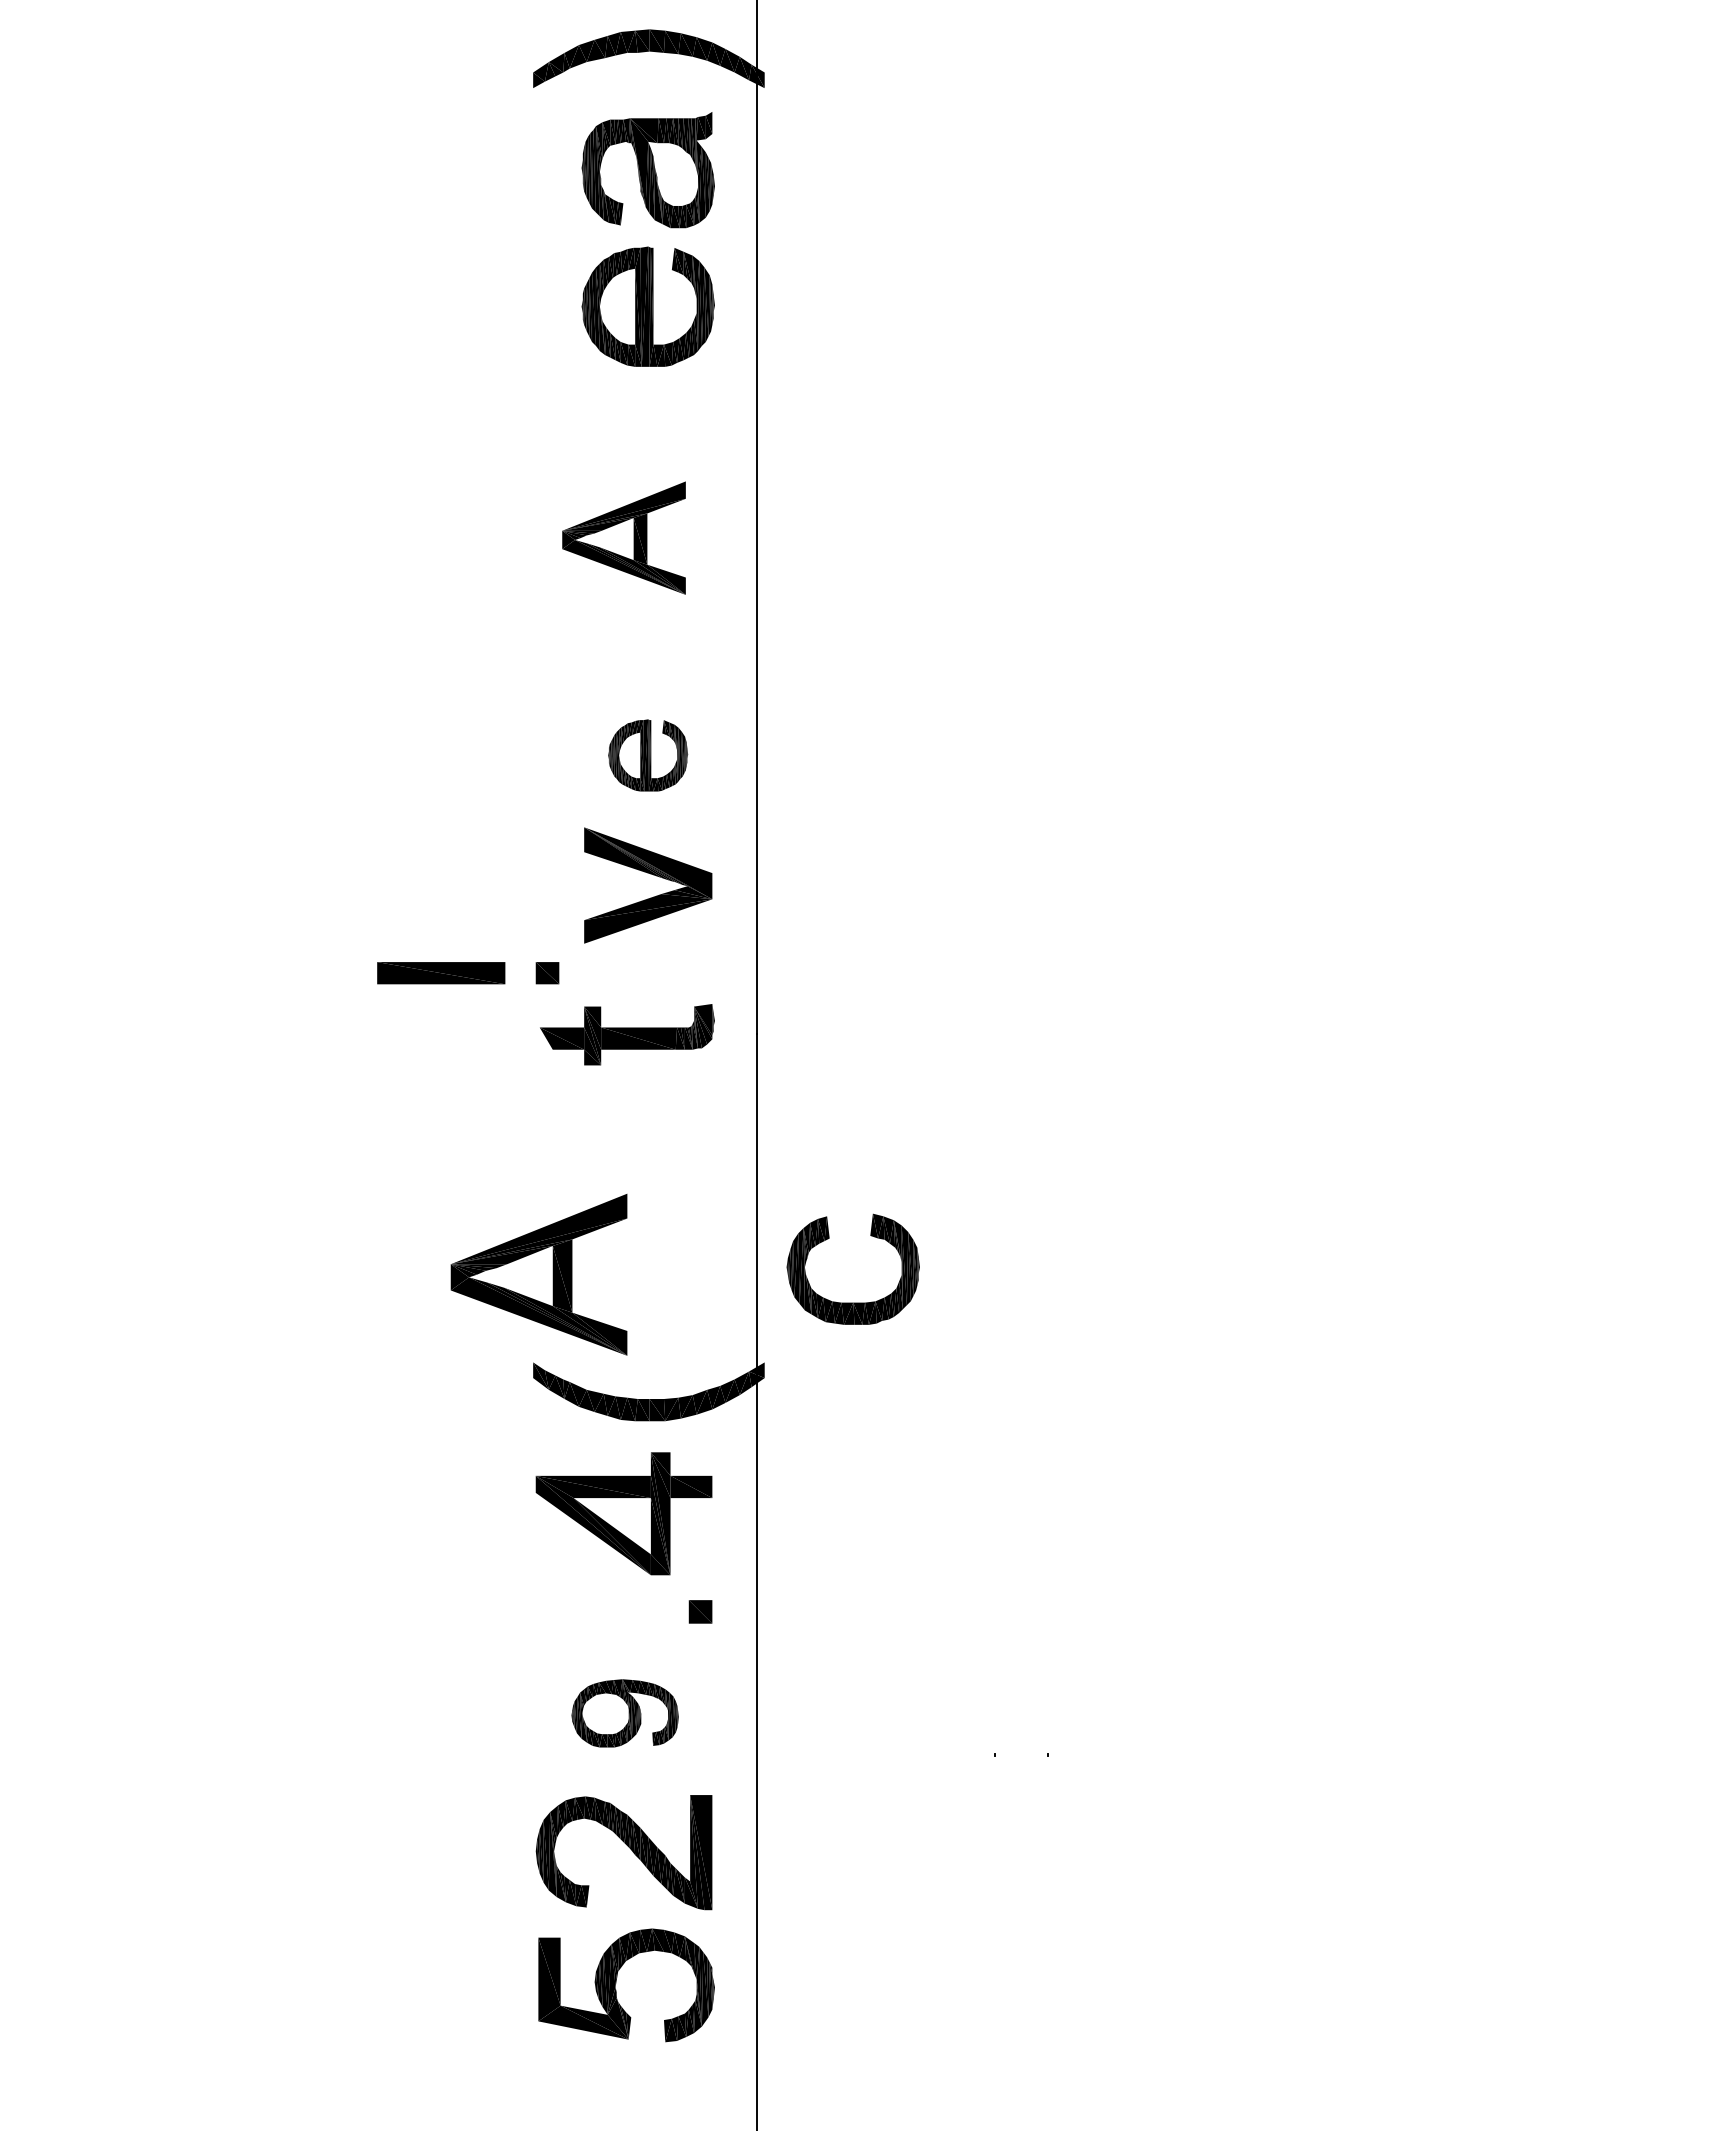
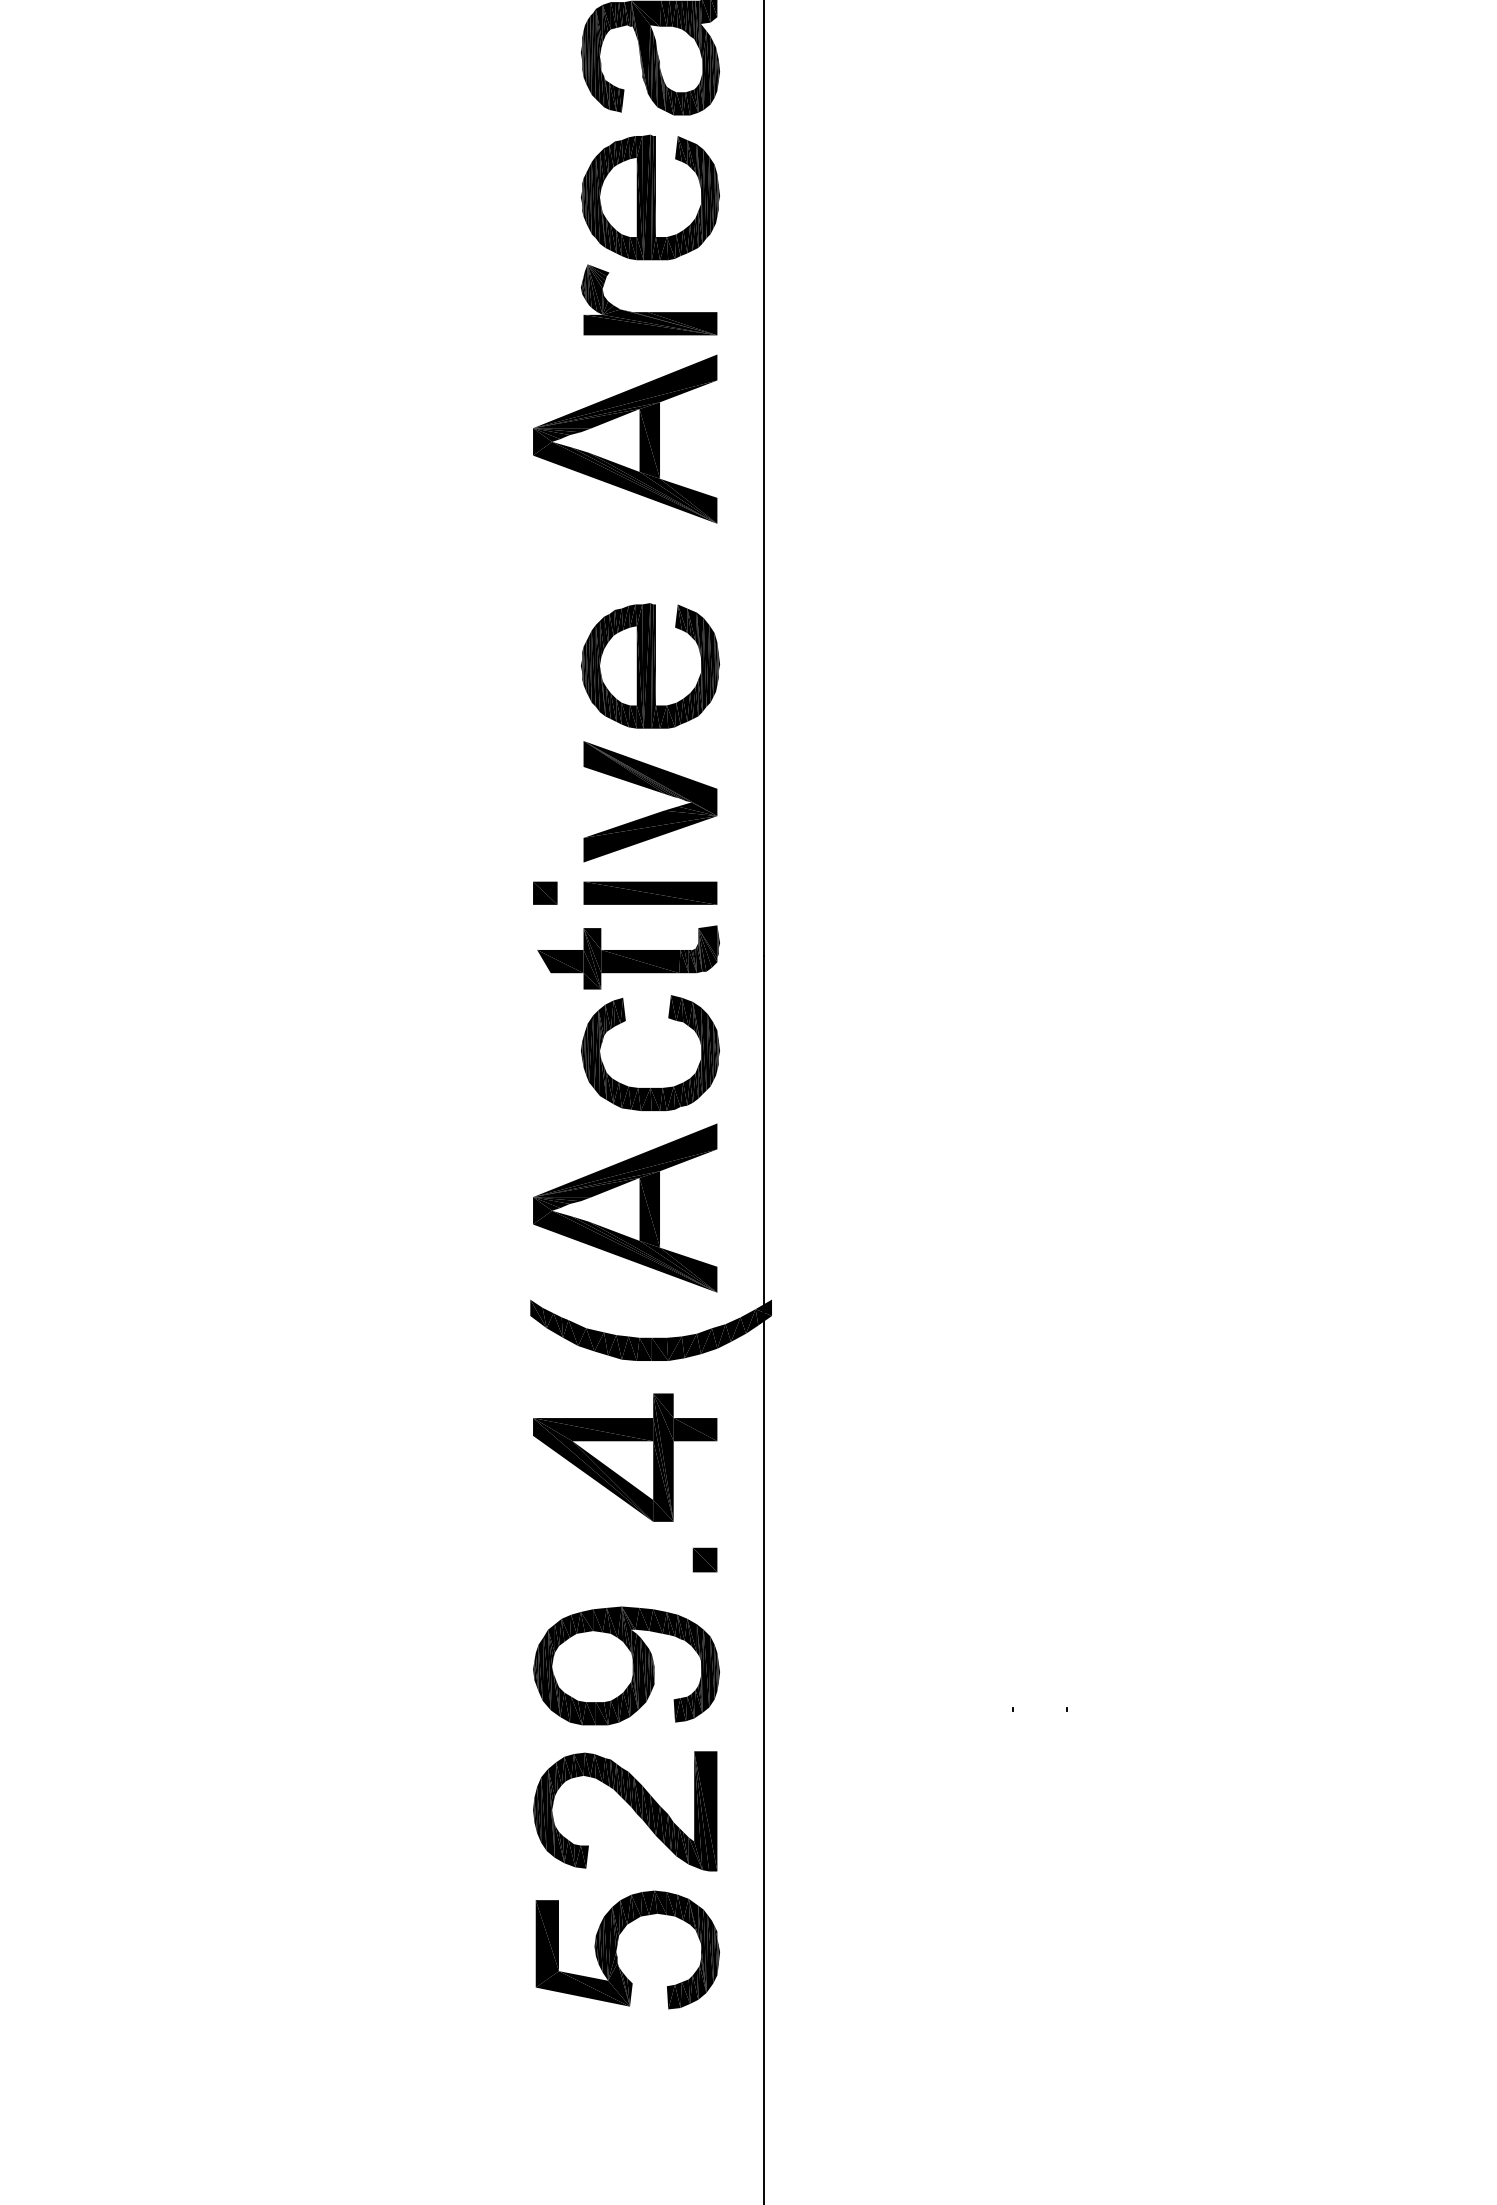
part: (646, 416) -> (648, 312), added
part: (623, 537) -> (624, 438), size x1.43
part: (647, 755) -> (649, 665), size x1.67
part: (441, 973) -> (650, 893), moved
part: (538, 1274) -> (624, 1207), moved
part: (852, 1302) -> (649, 1087), moved
part: (624, 1713) -> (625, 1666), size x1.67

